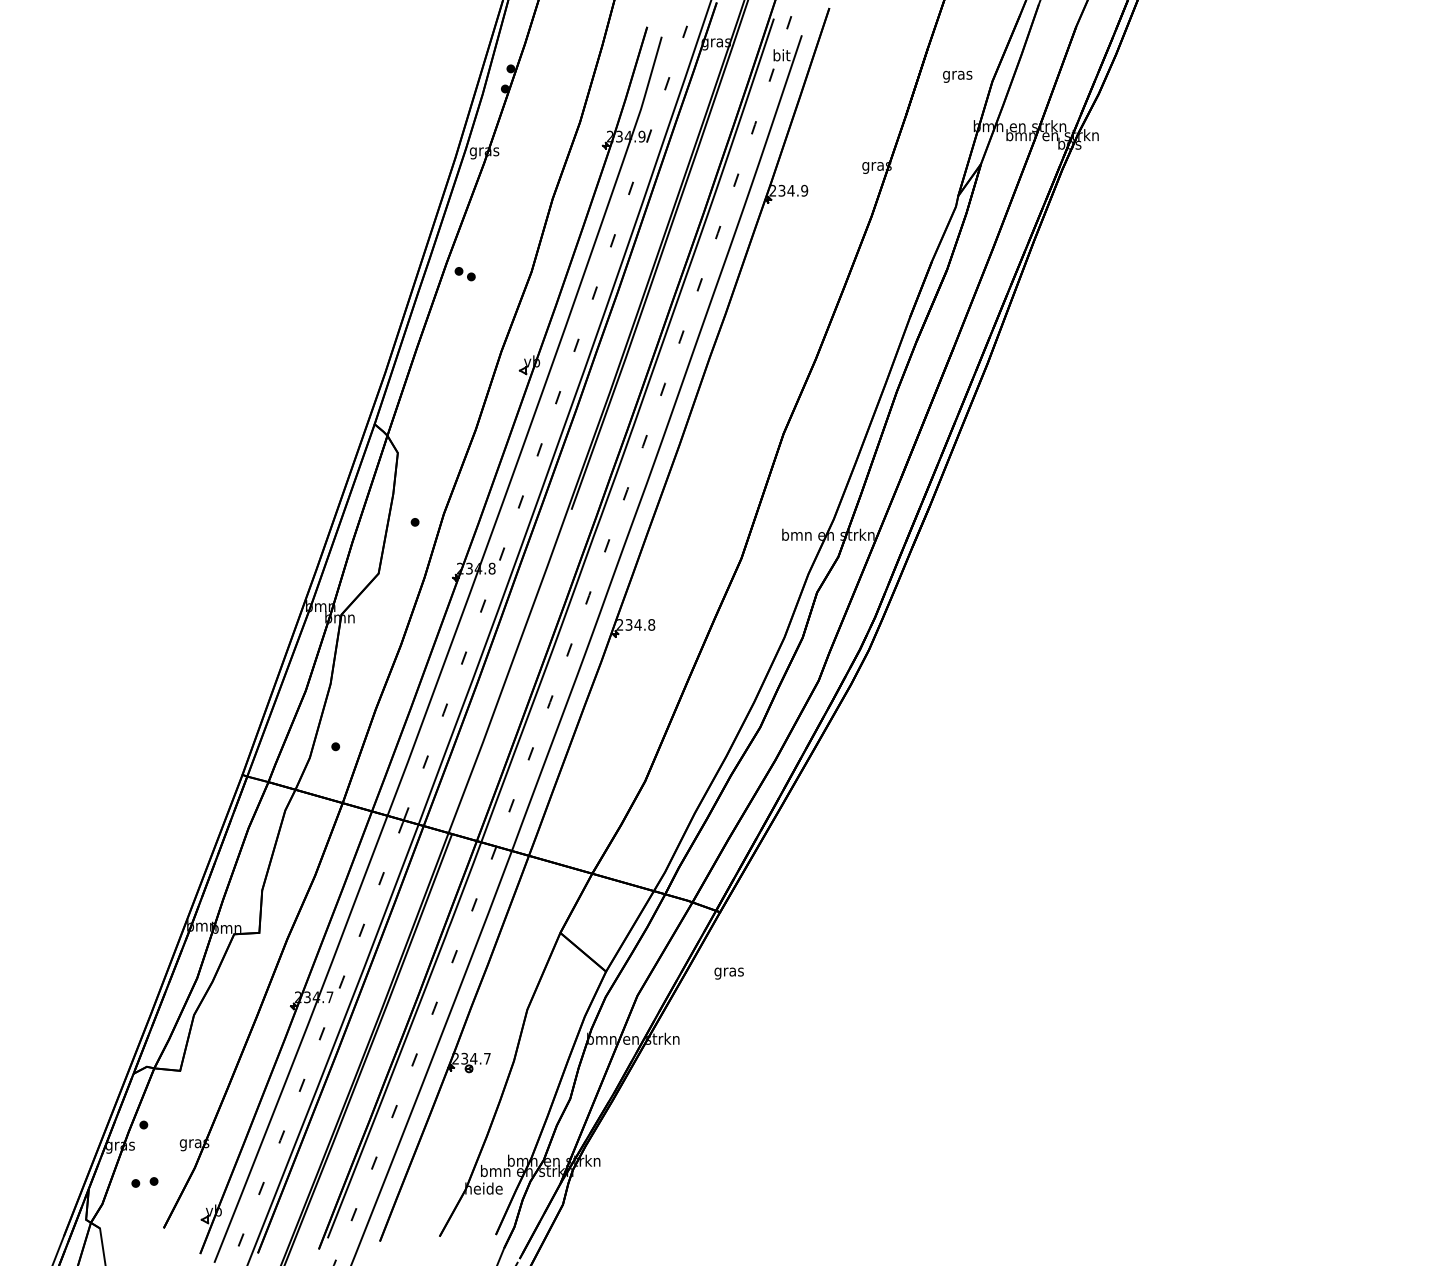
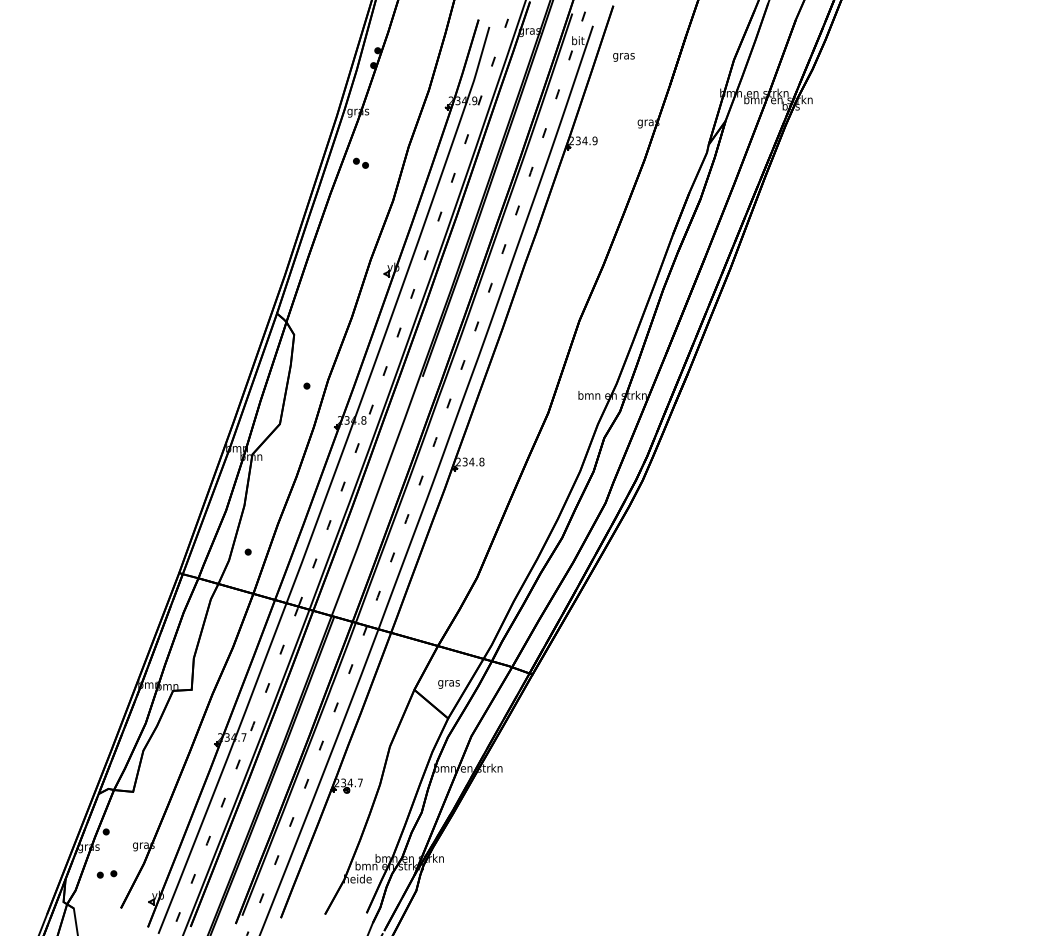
text: (957, 76) -> (623, 57), moved
part: (464, 274) -> (360, 163), moved
text: (728, 973) -> (448, 684), moved

